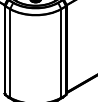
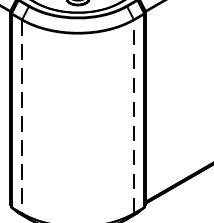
line: (61, 52) -> (134, 114), solid -> dashed
line: (10, 53) -> (22, 116), solid -> dashed

